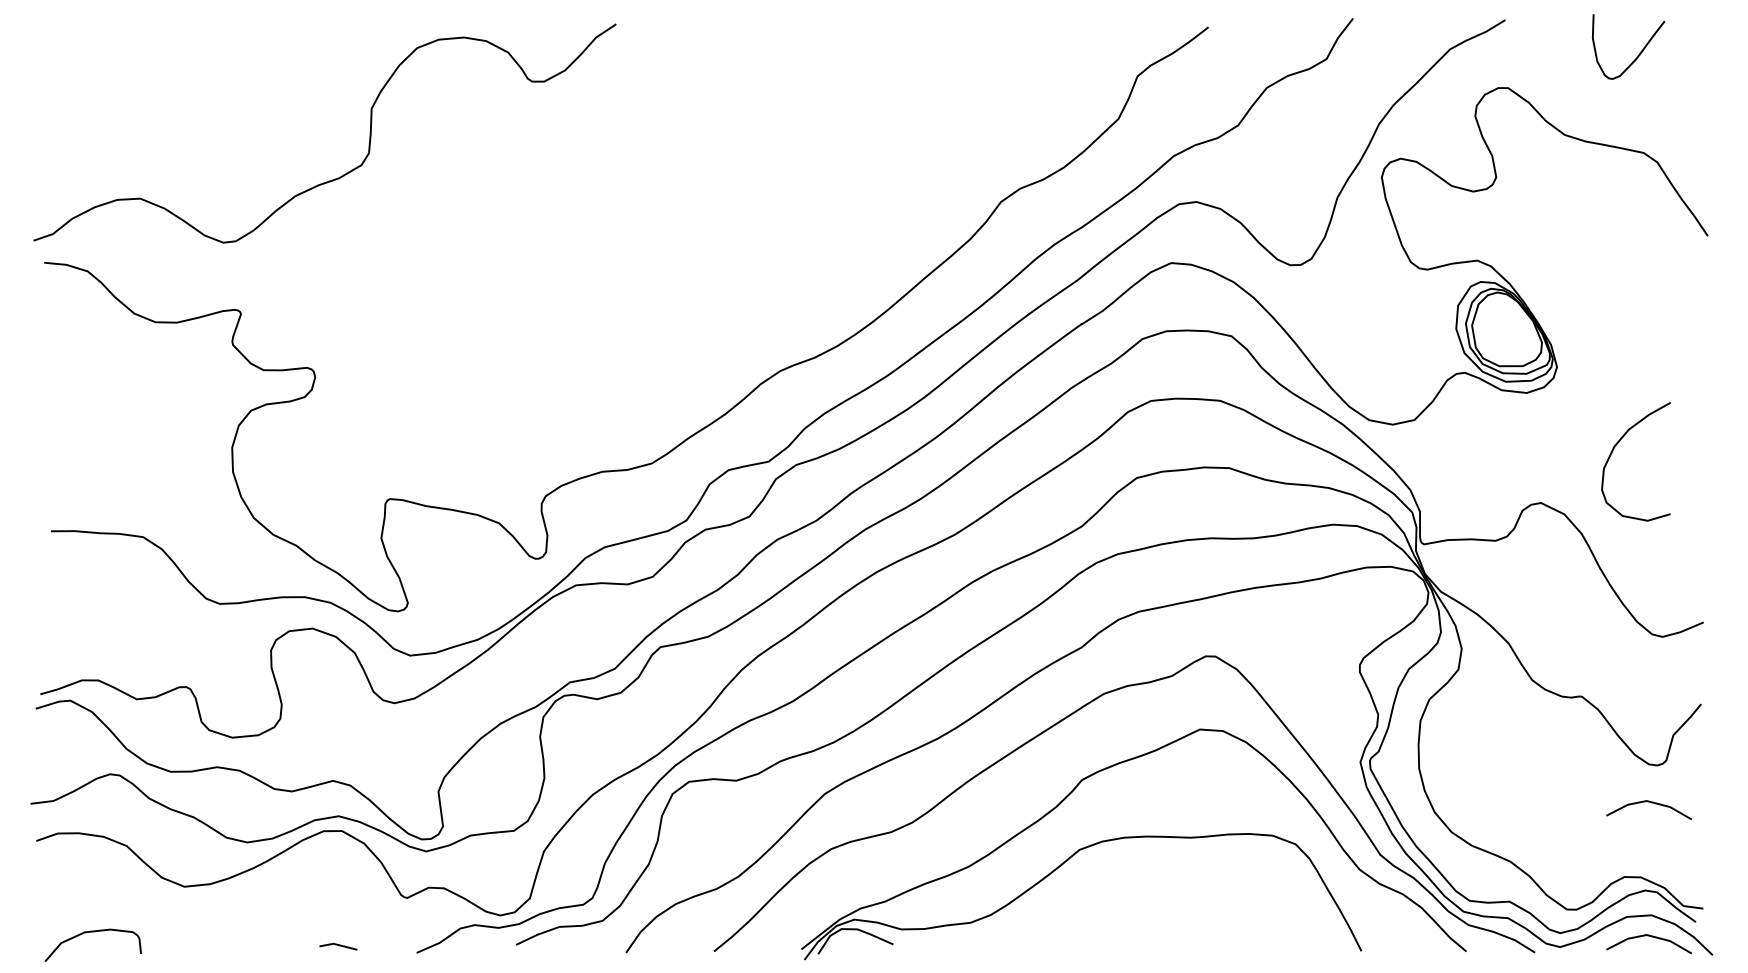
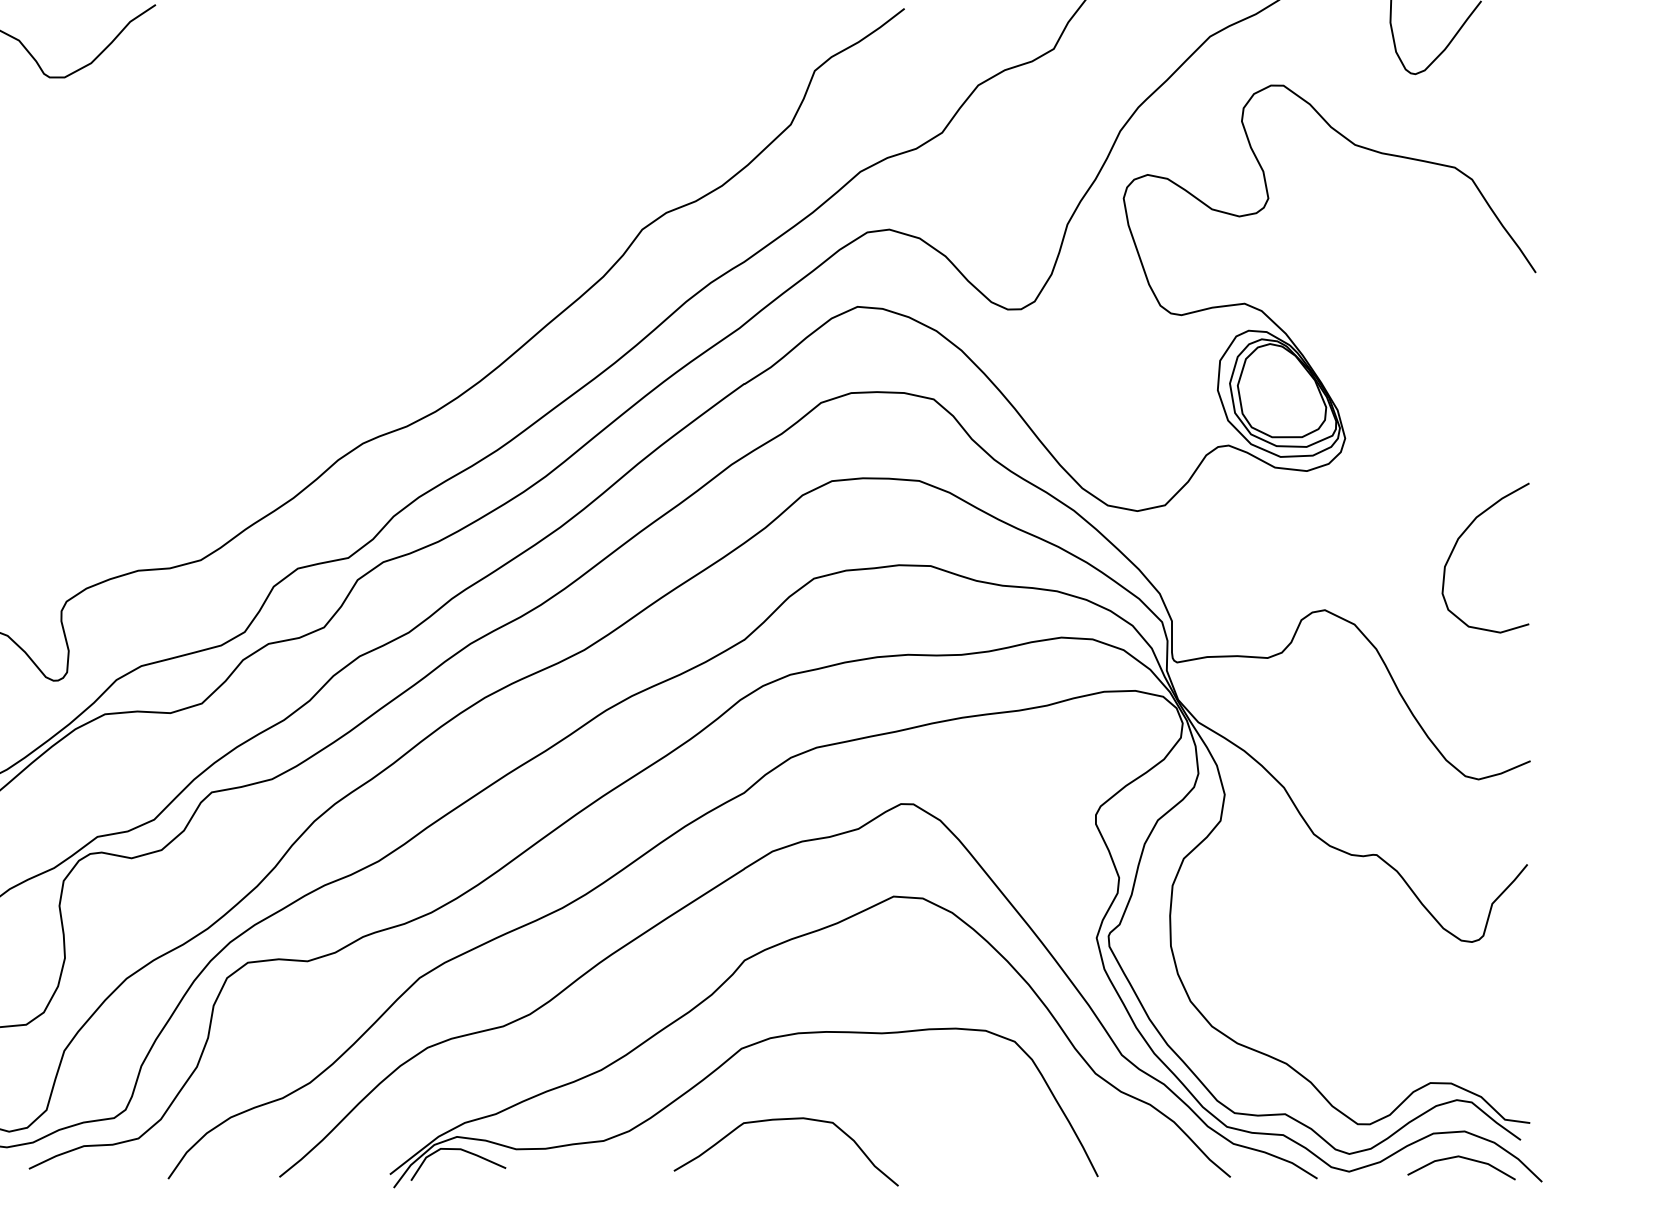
curve: (1613, 451) -> (1457, 545), moved
line: (1651, 803) -> (1464, 990), removed
curve: (1114, 906) -> (785, 1120), added

